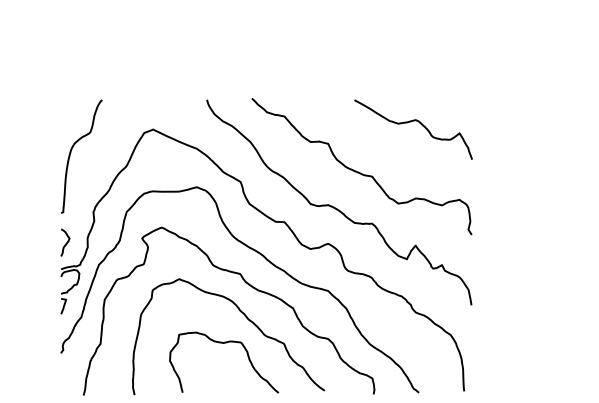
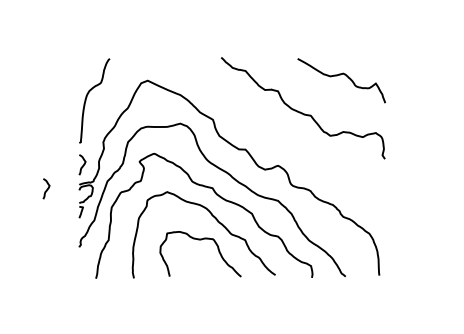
curve: (334, 205) -> (282, 137), removed
curve: (18, 274) -> (47, 188), added

